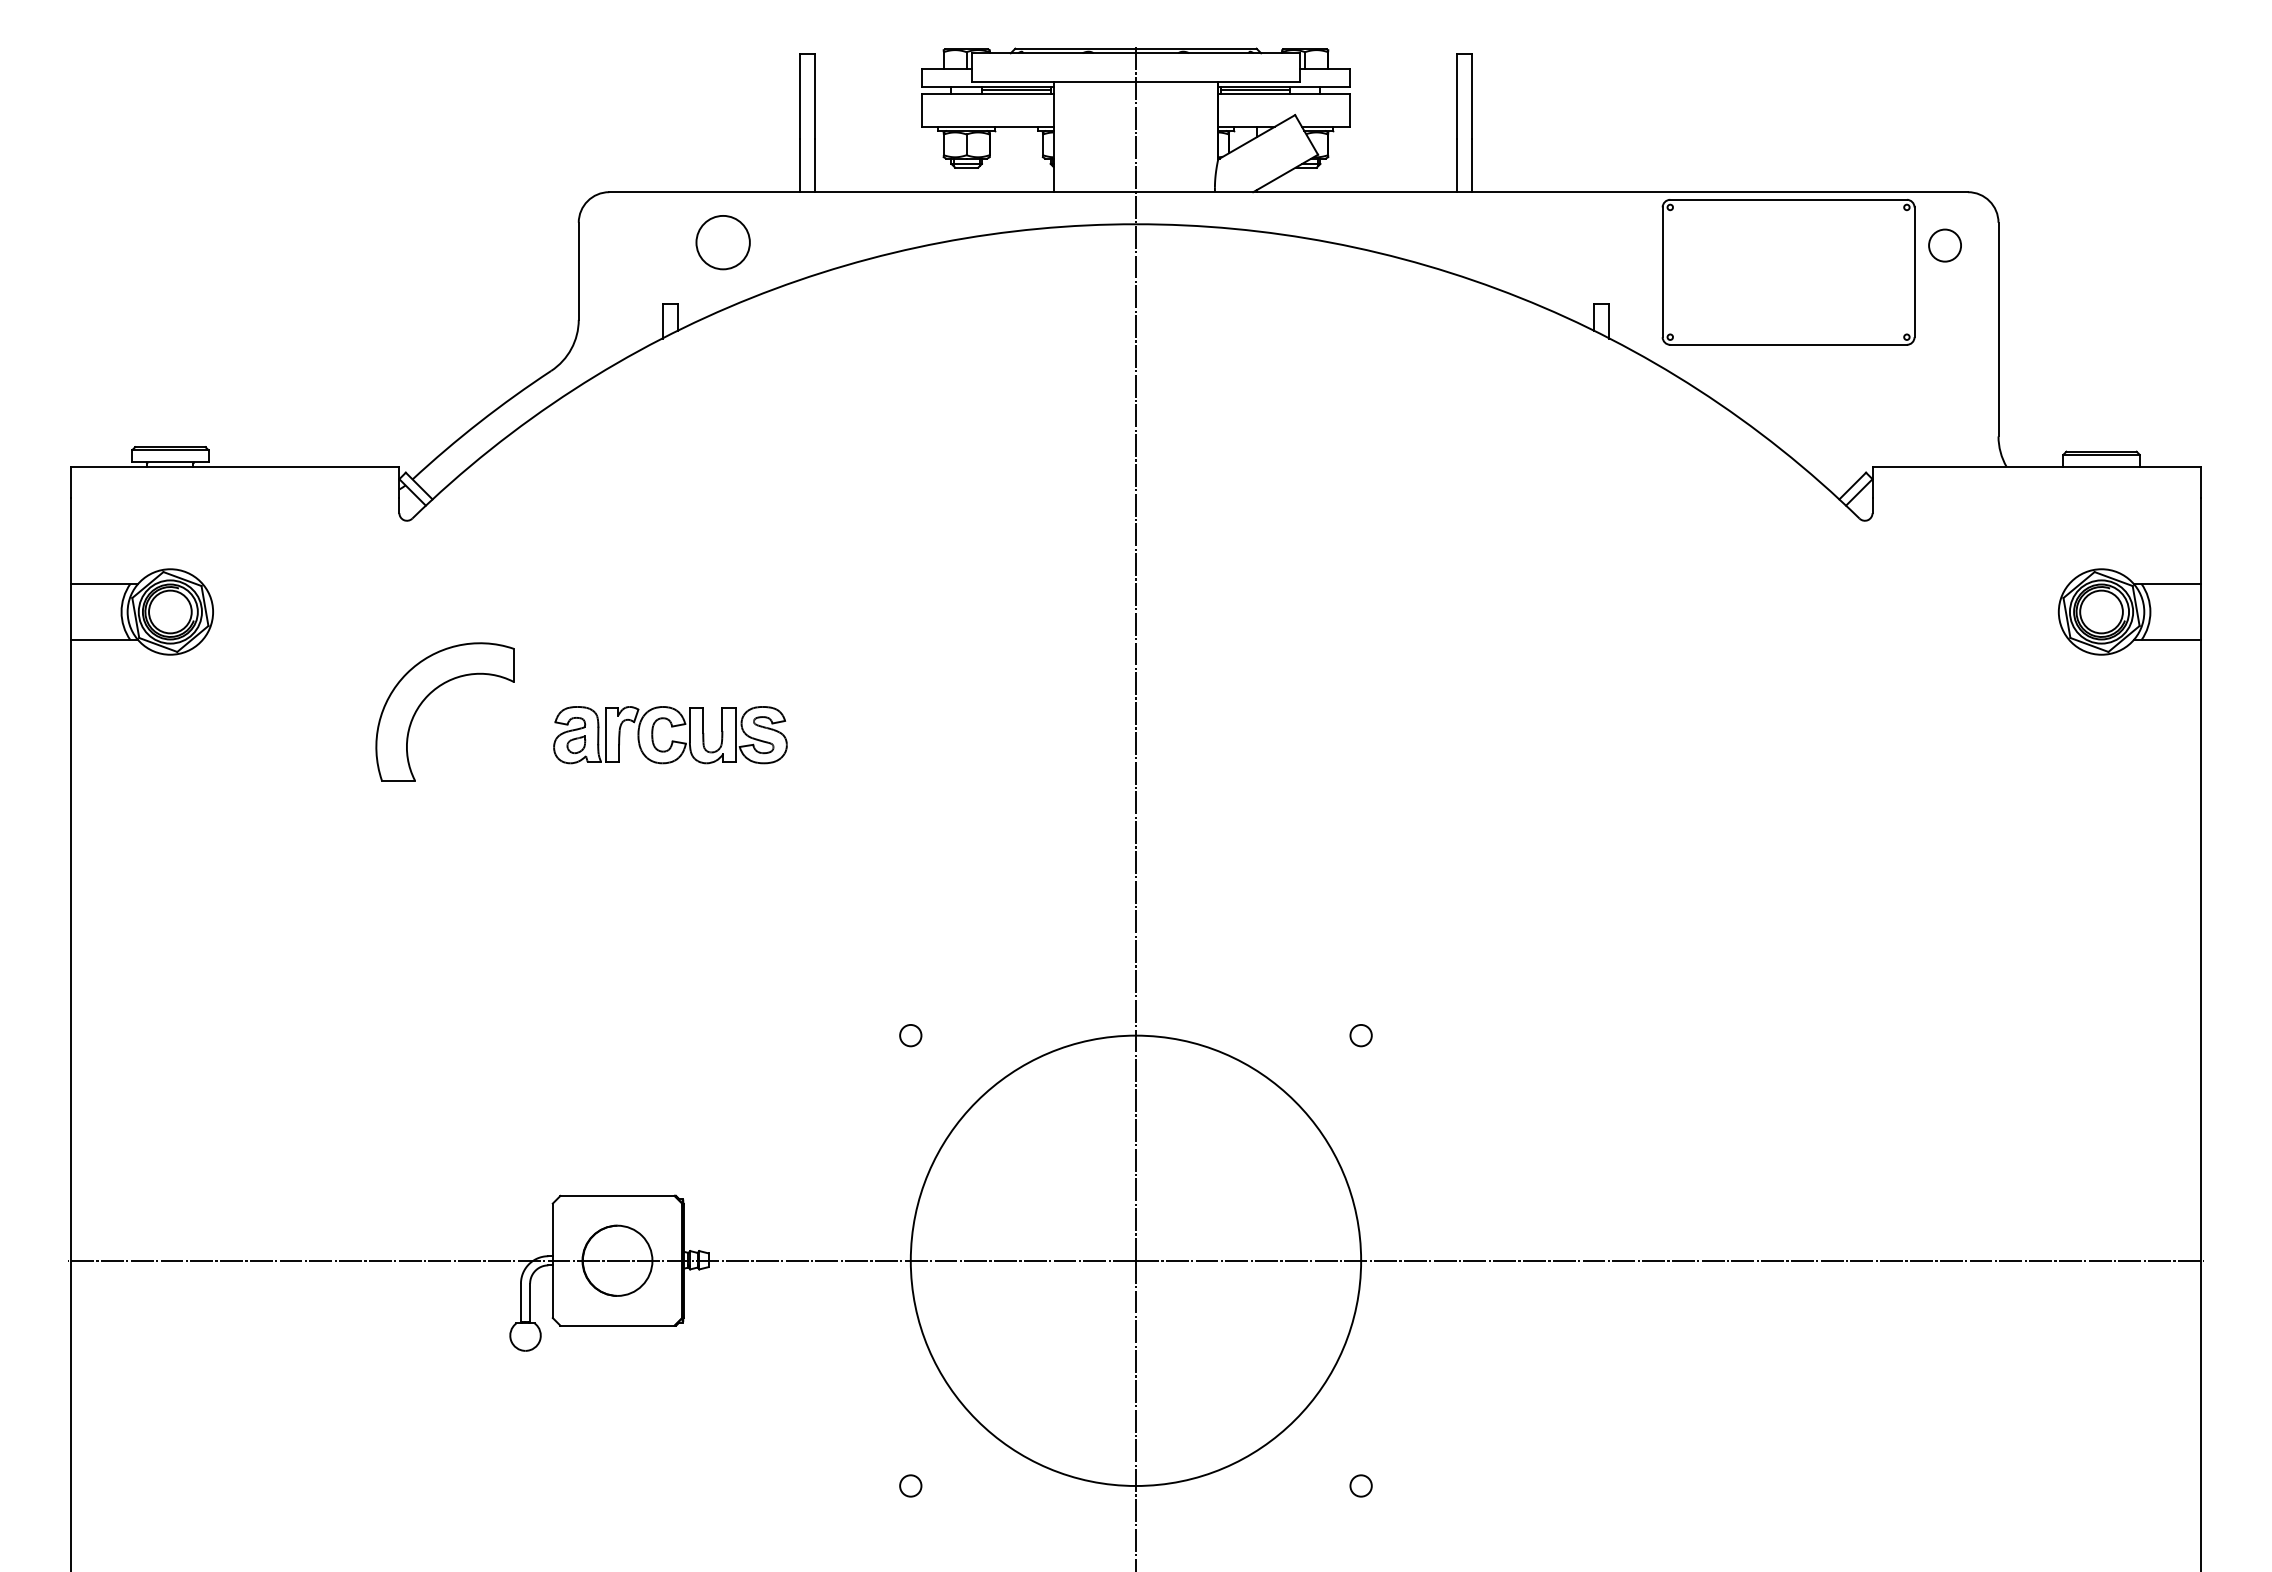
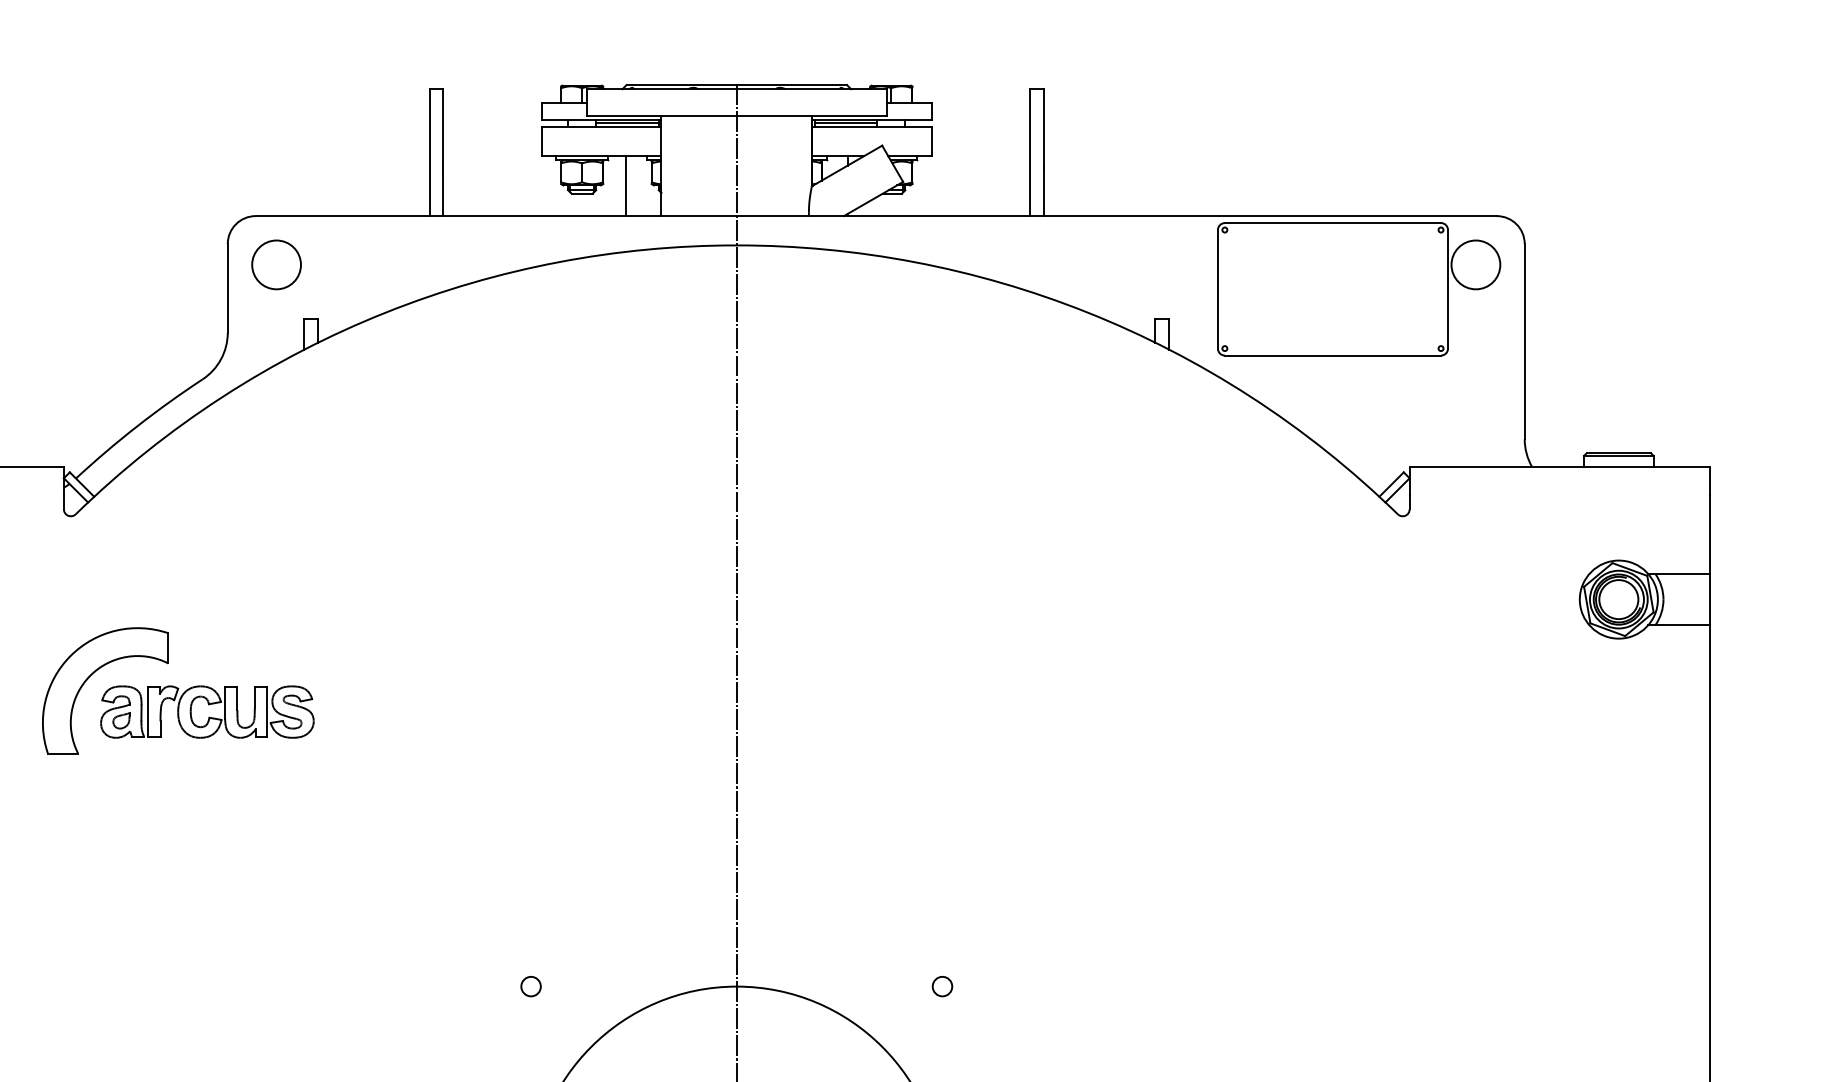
line: (1014, 159) -> (625, 186), added
circle: (722, 242) -> (275, 264), moved
circle: (1944, 245) -> (1475, 264), size x1.67
part: (670, 735) -> (207, 712), moved

